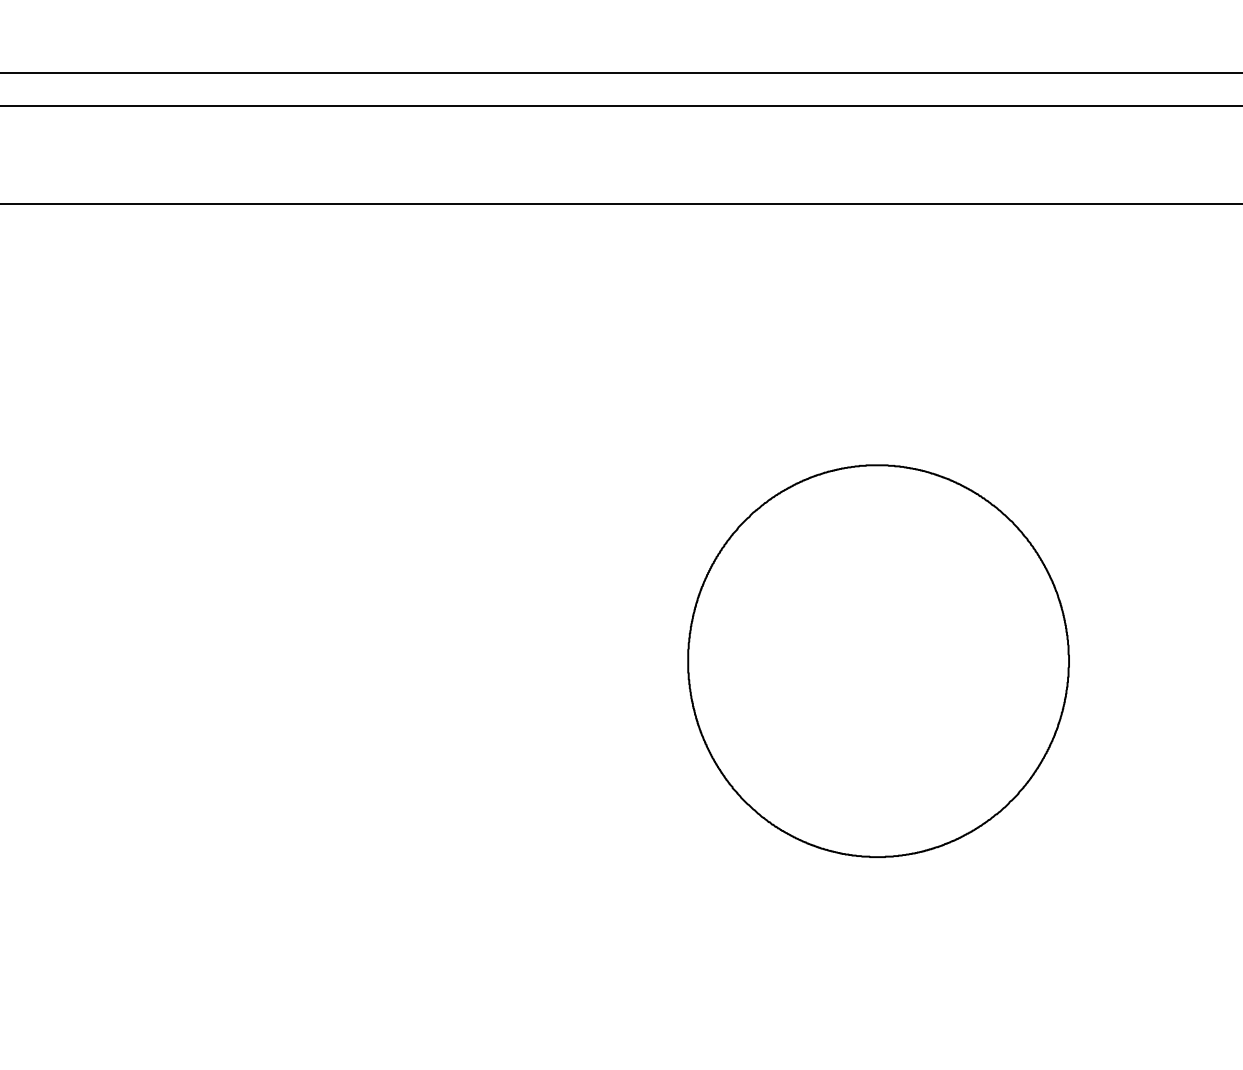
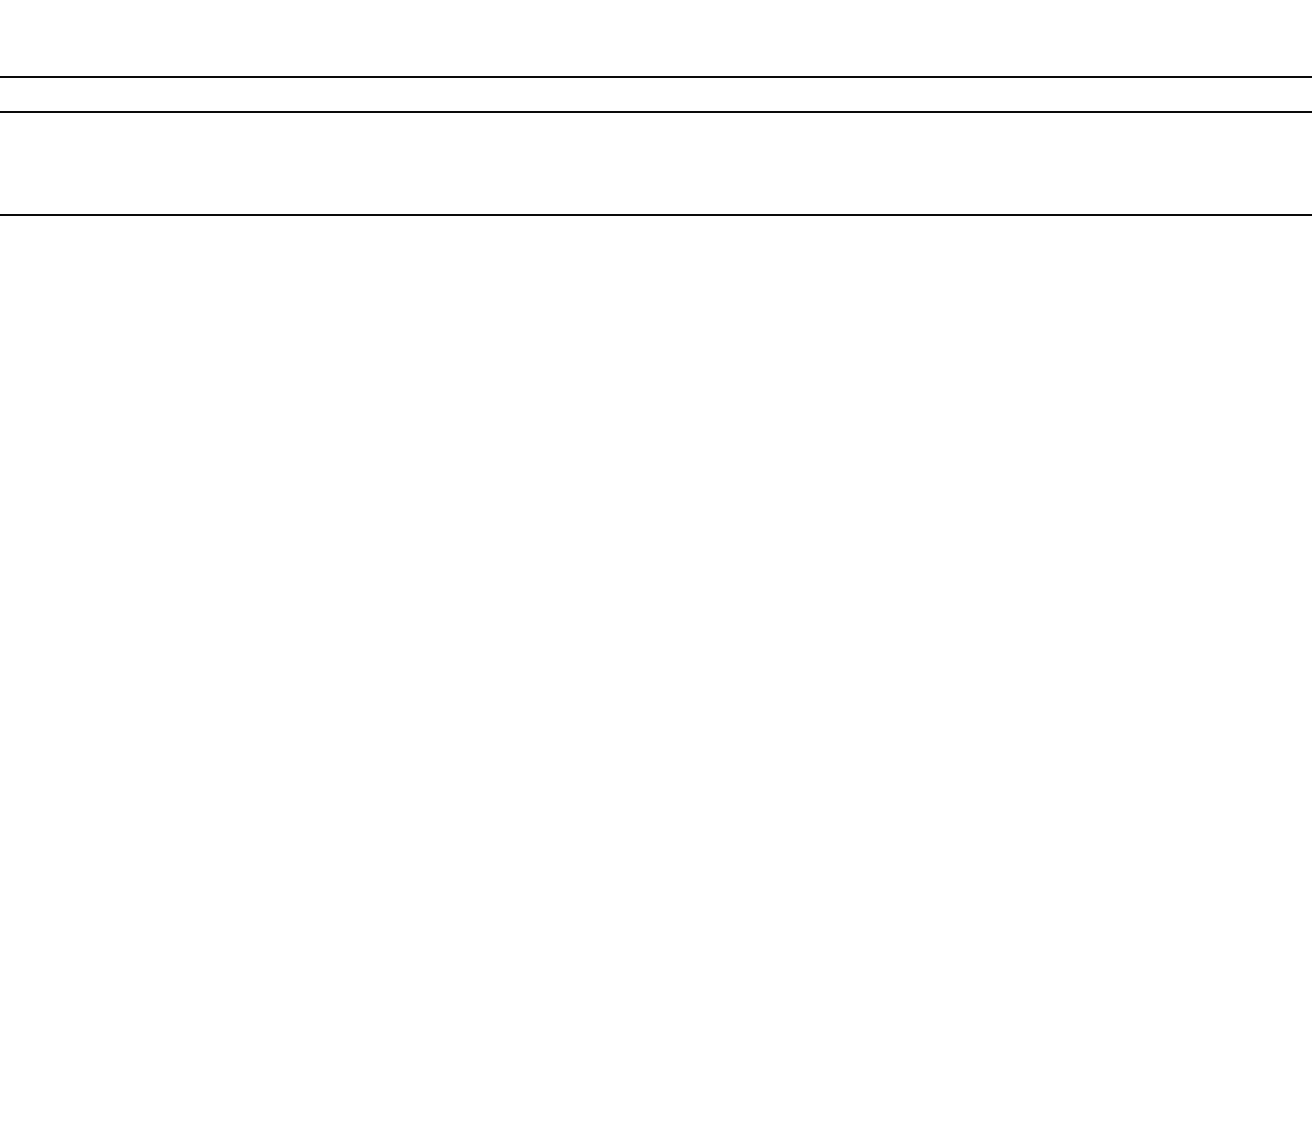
part: (878, 660) -> (927, 696), removed

